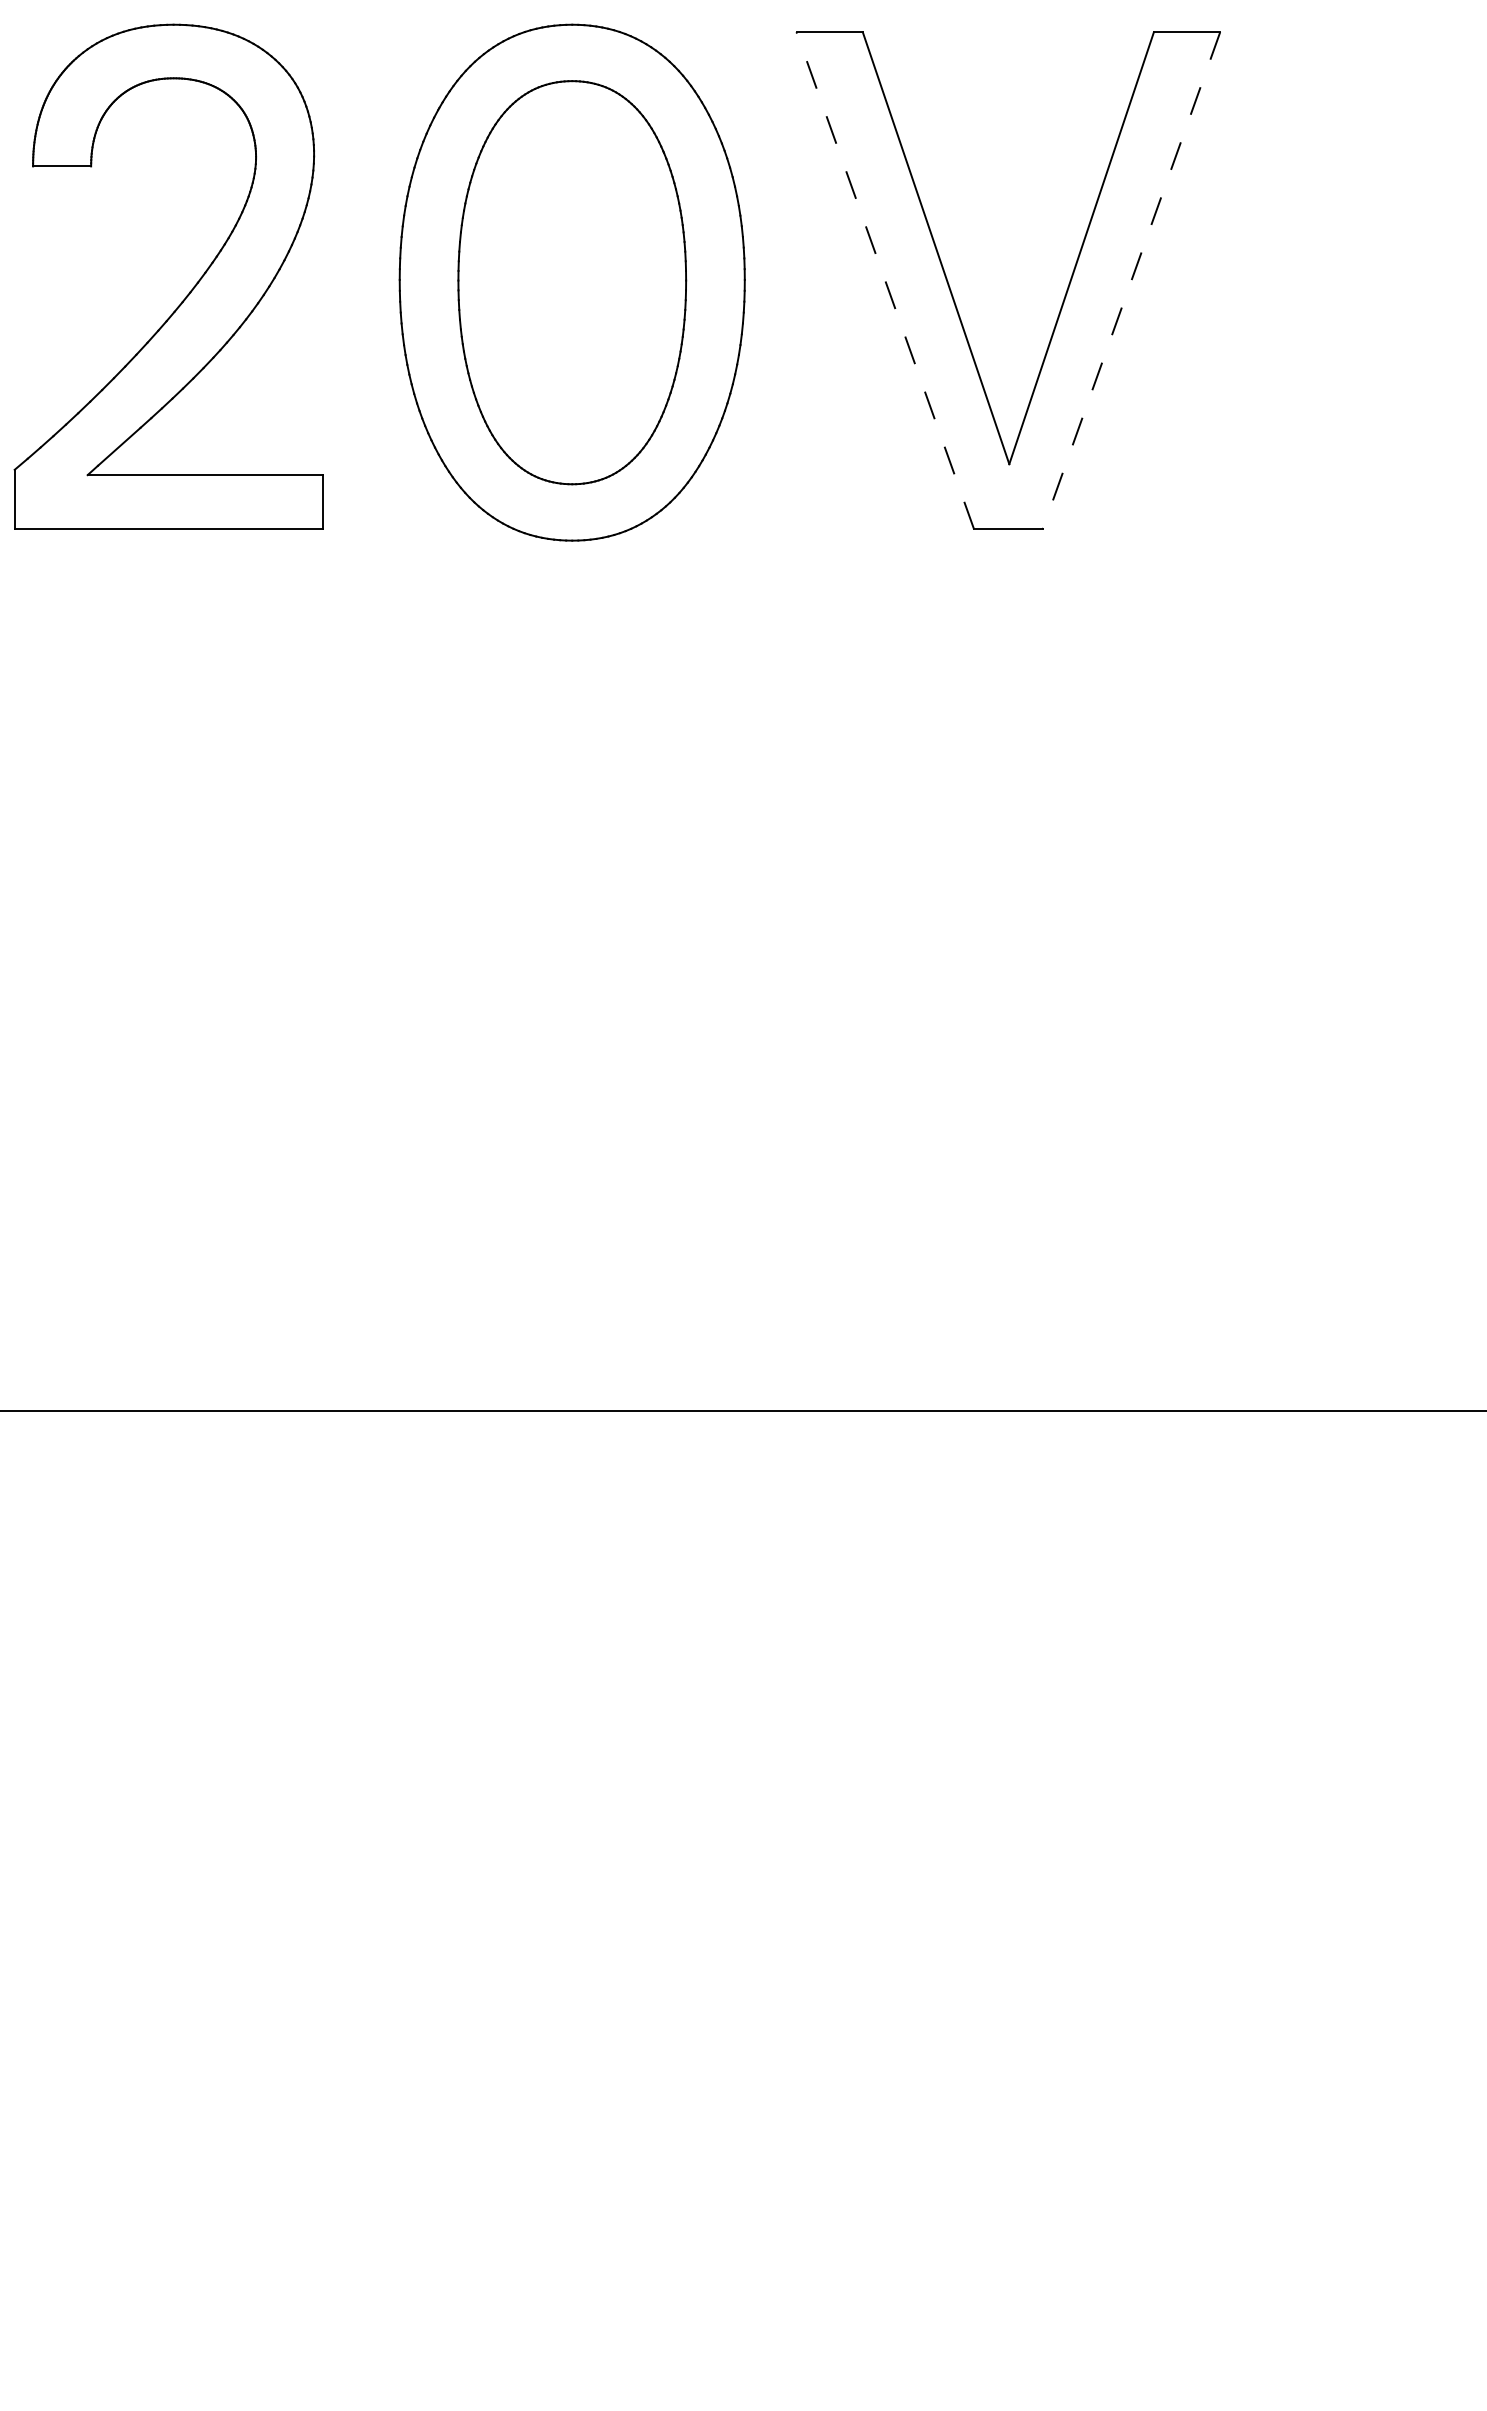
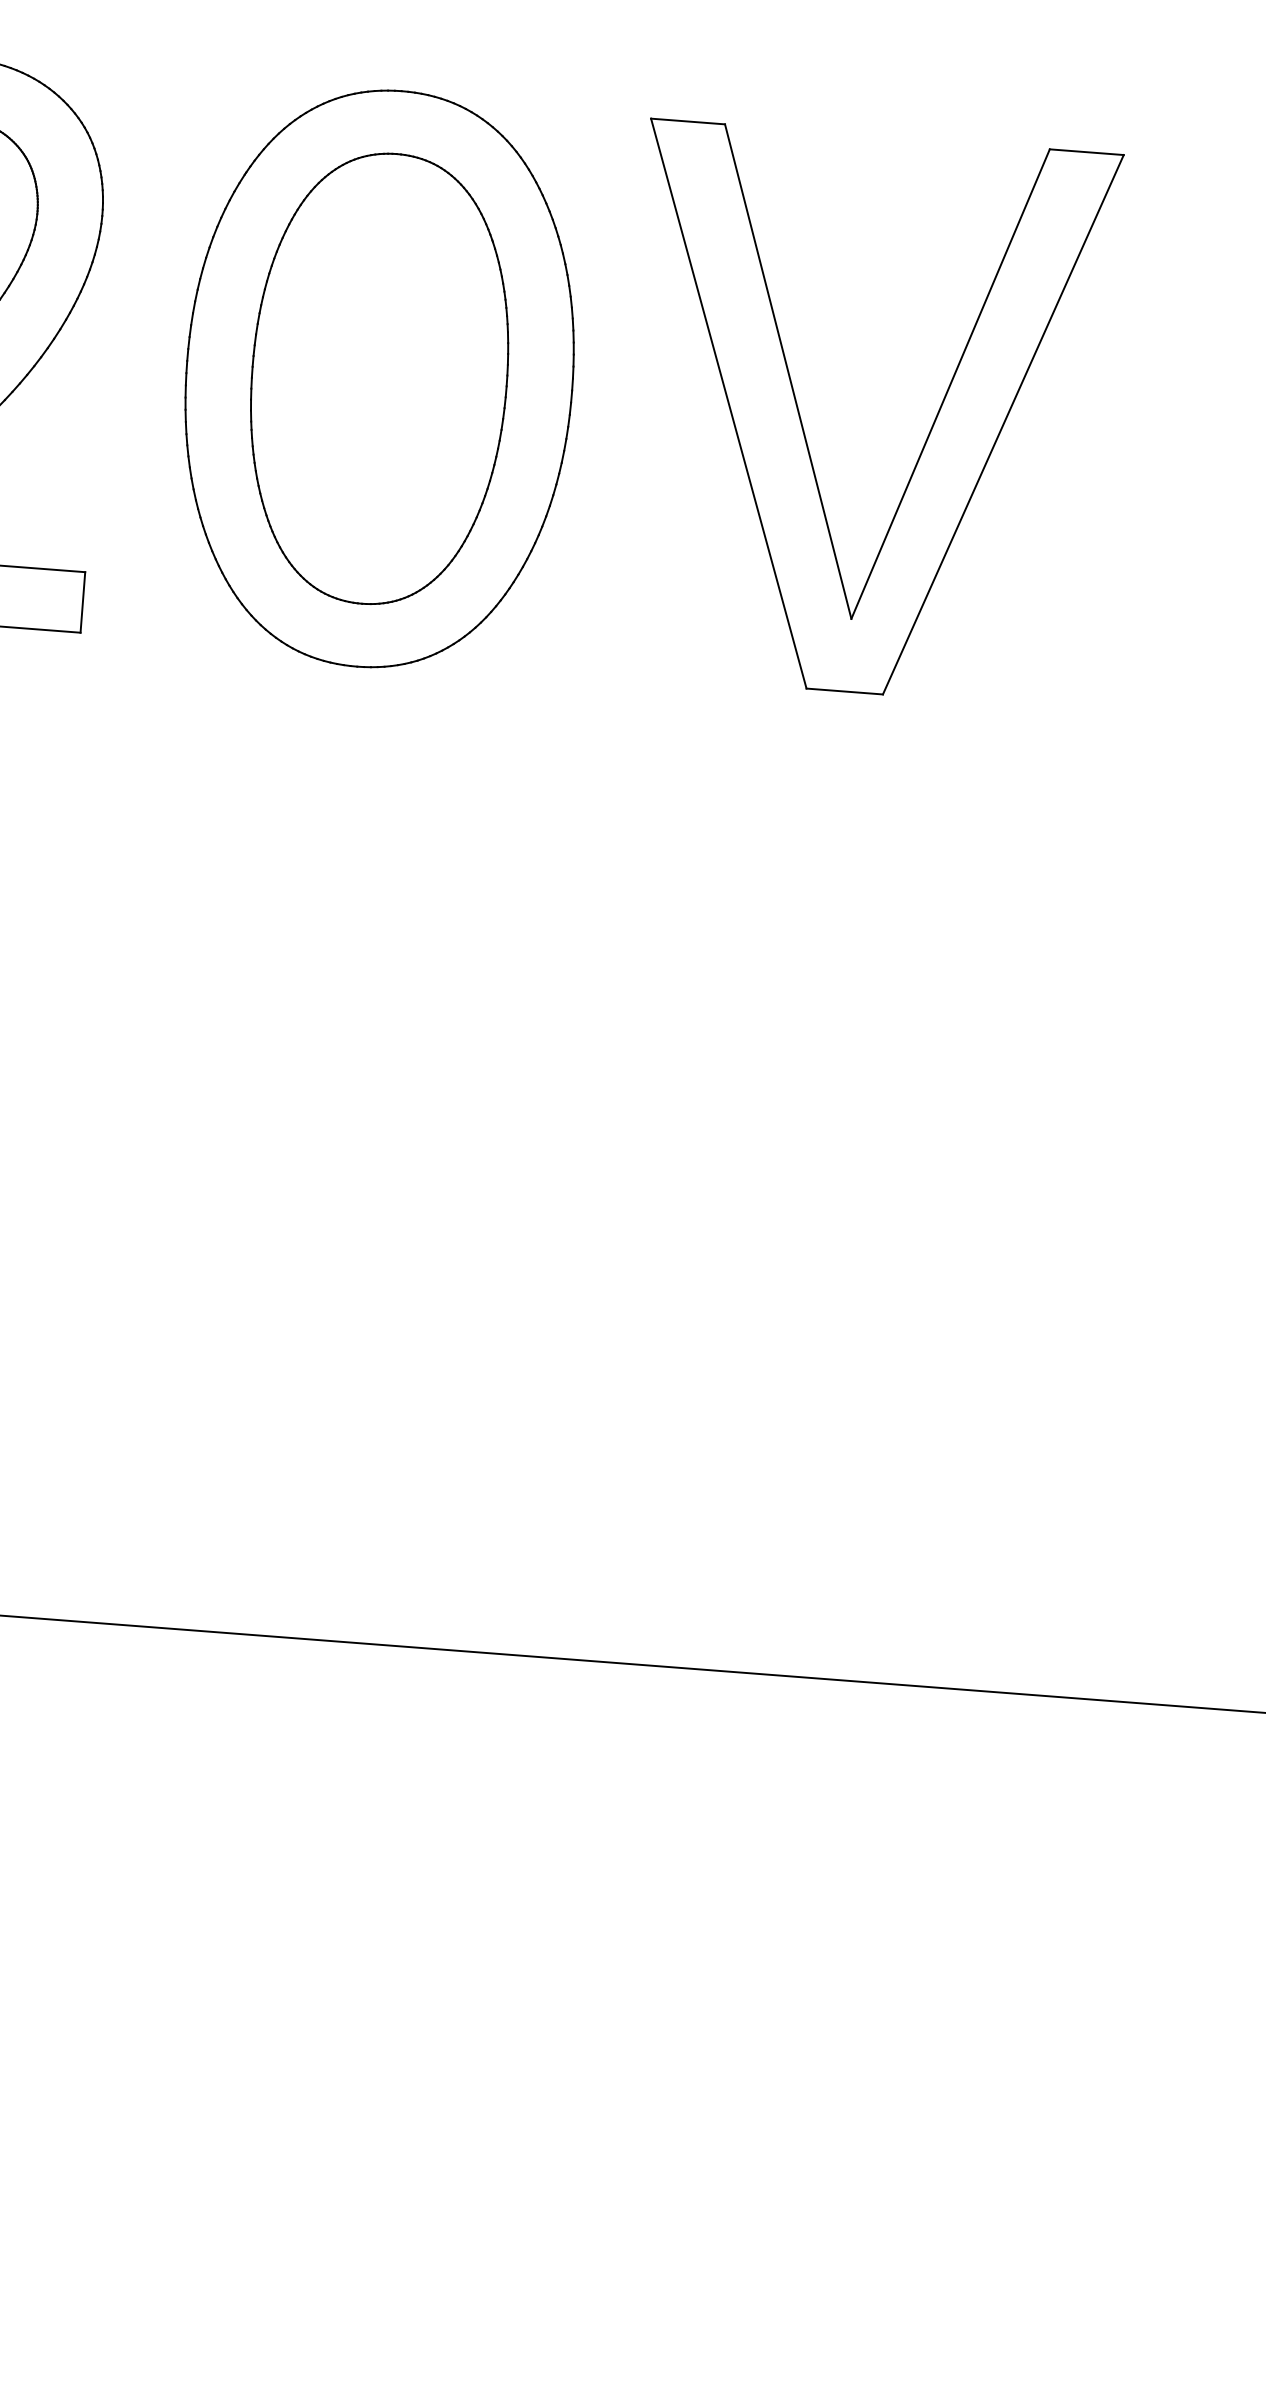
line: (885, 280) -> (729, 403), dashed -> solid
line: (1131, 281) -> (1003, 425), dashed -> solid

